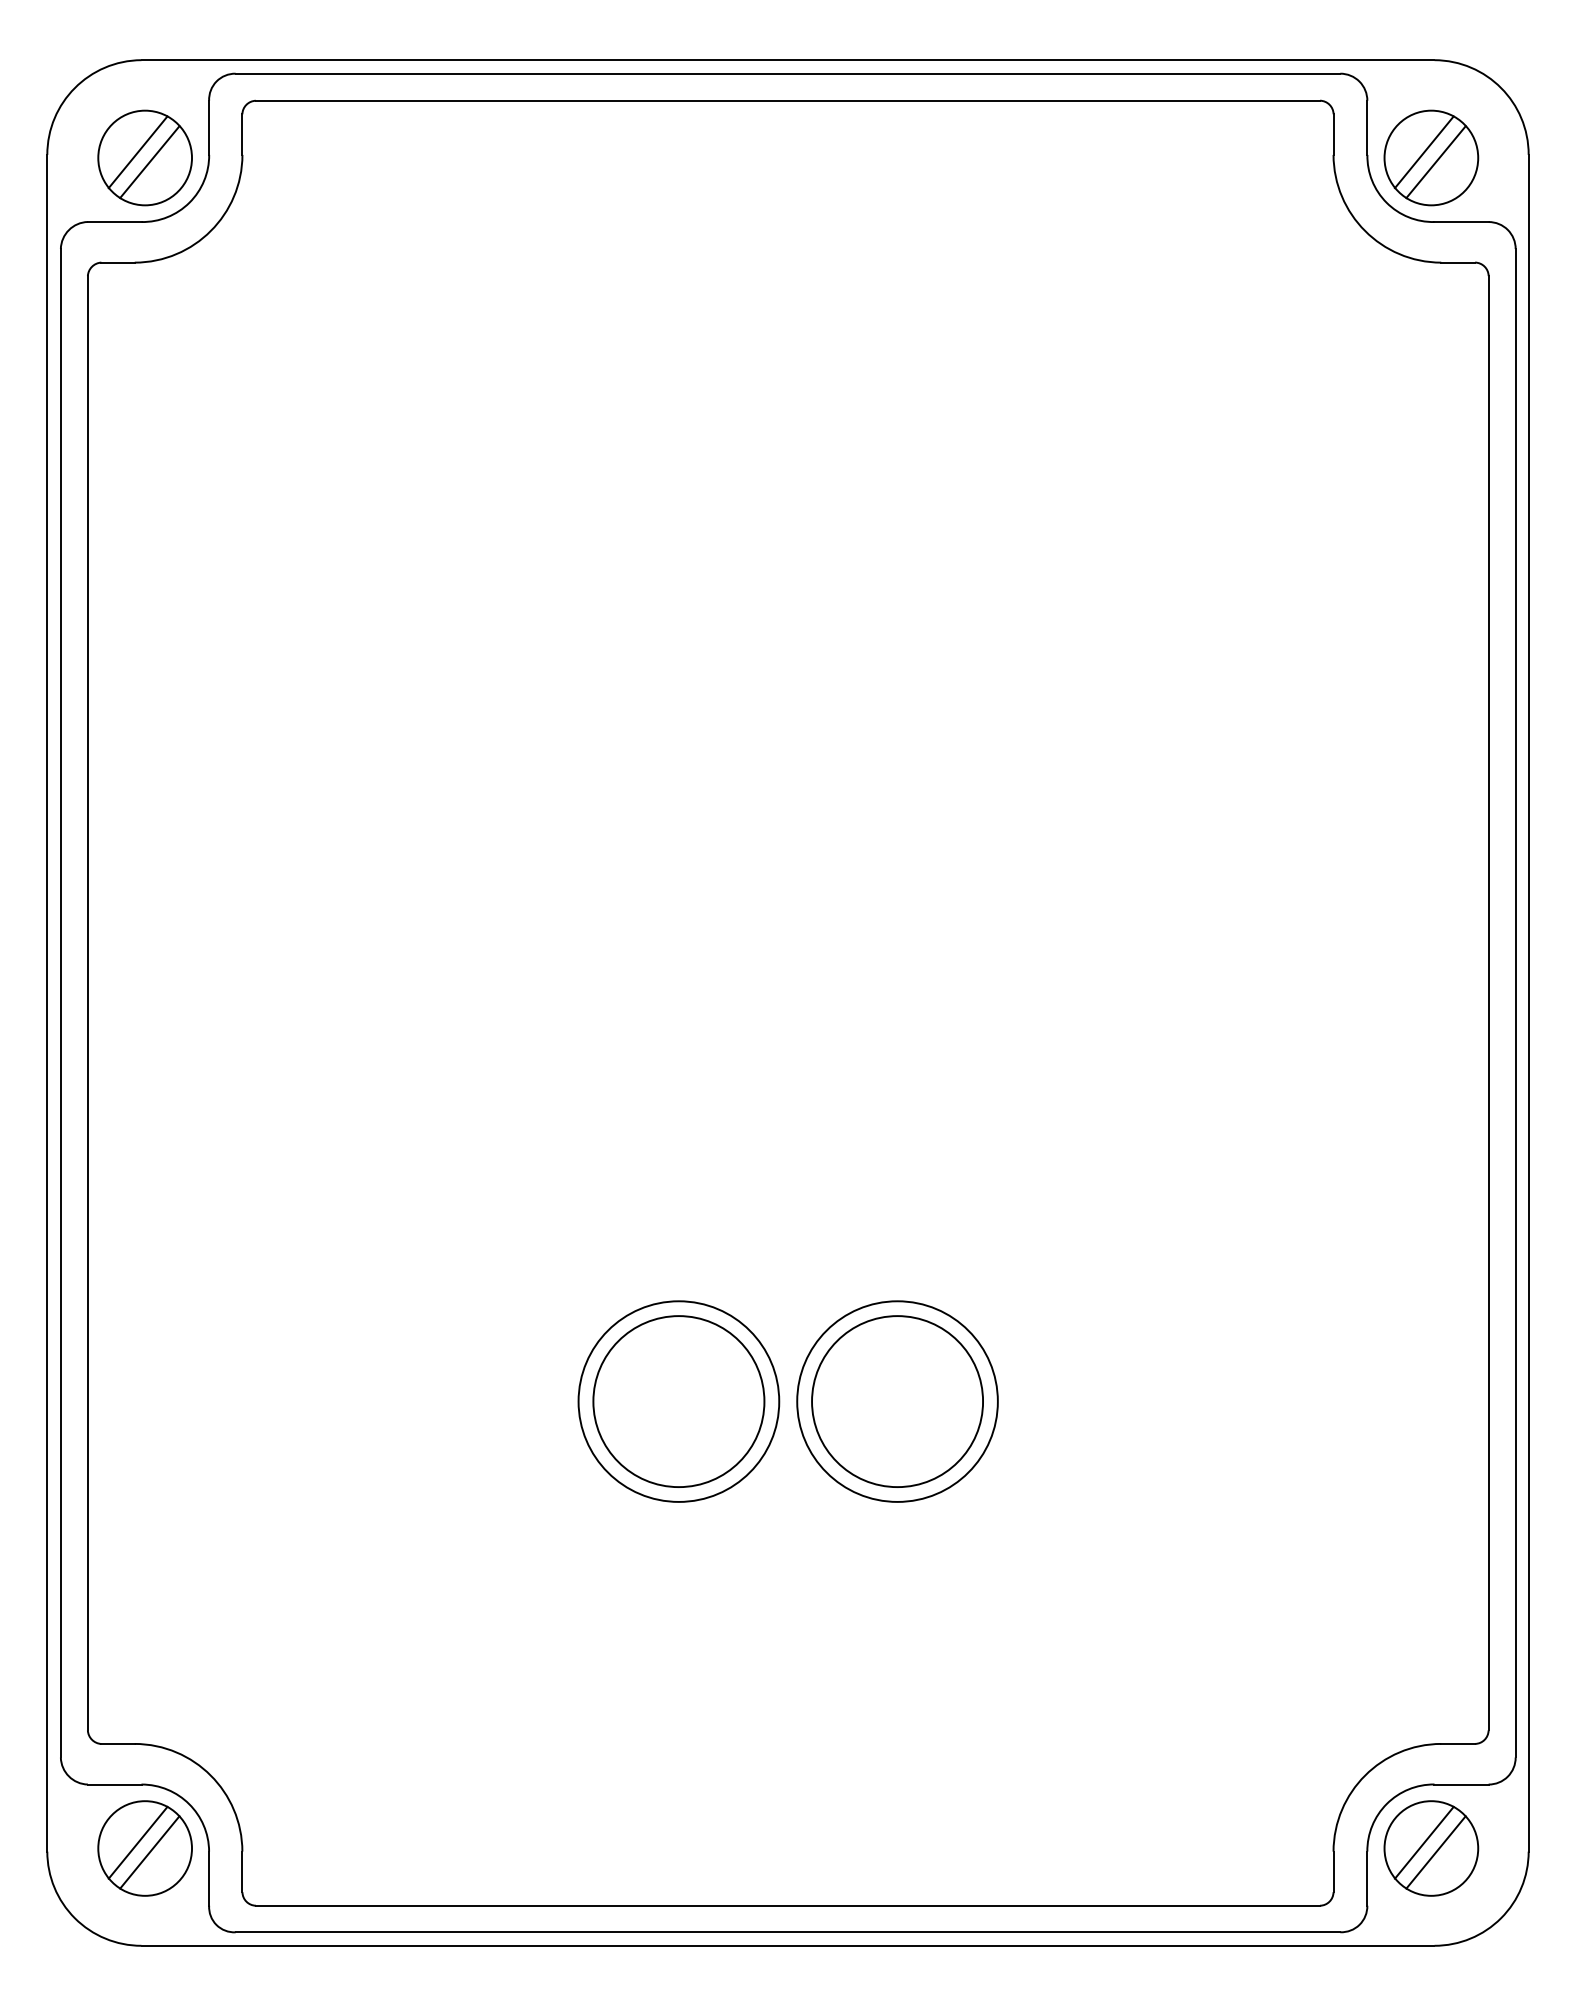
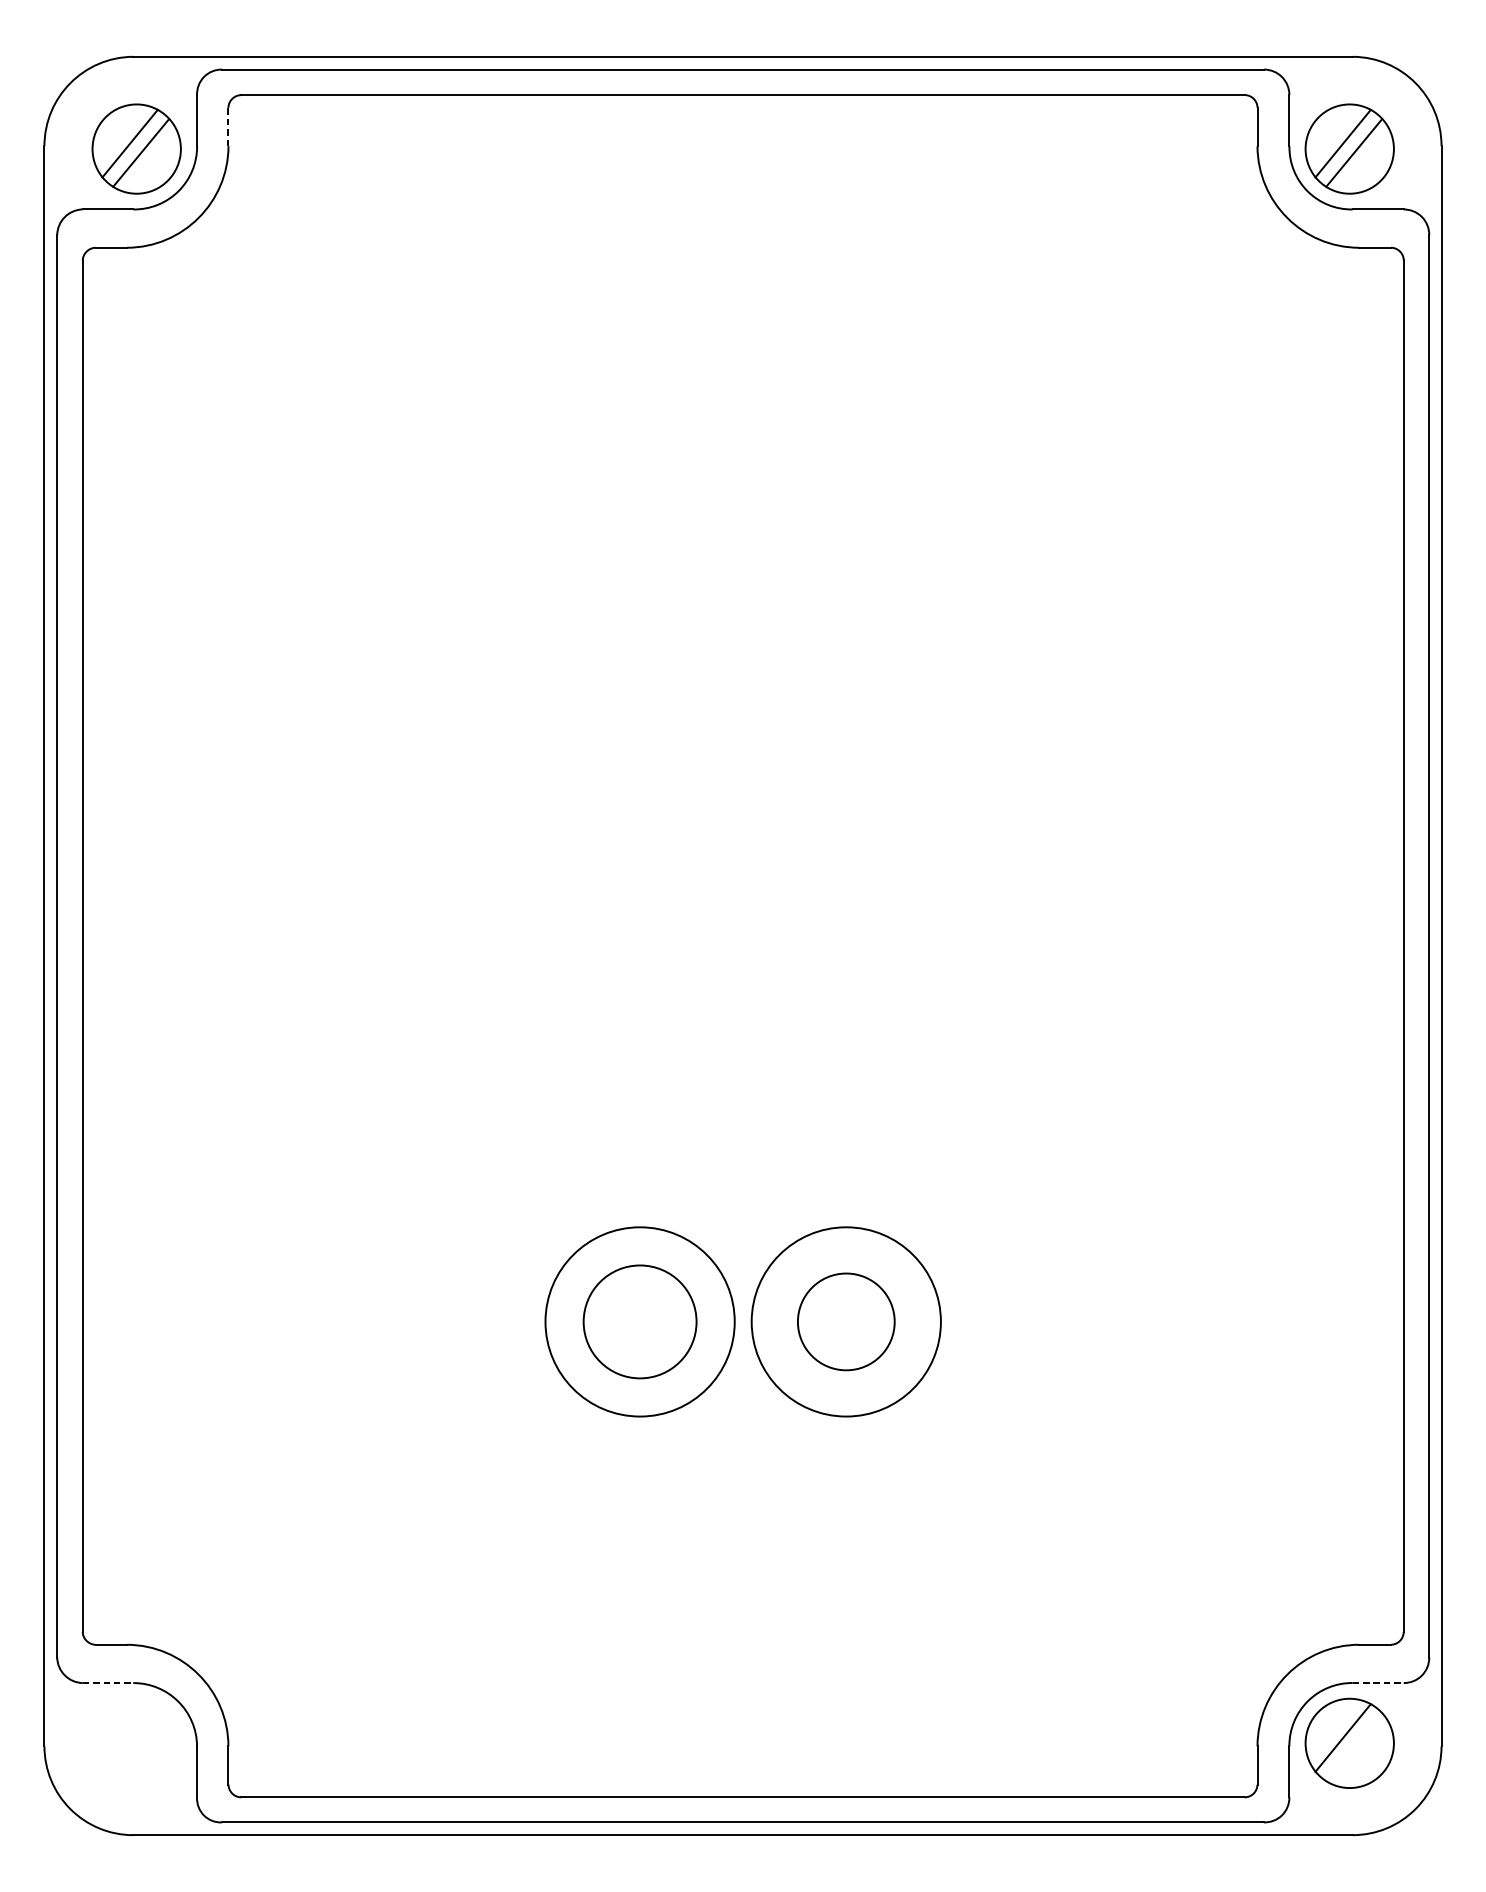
line: (242, 134) -> (228, 126), solid -> dashed
circle: (678, 1401) -> (639, 1321), size x0.7
circle: (897, 1401) -> (846, 1321), size x0.6
line: (114, 1784) -> (107, 1683), solid -> dashed
line: (1462, 1784) -> (1379, 1683), solid -> dashed
part: (144, 1848) -> (136, 1743), removed
line: (1435, 1852) -> (1353, 1747), removed

